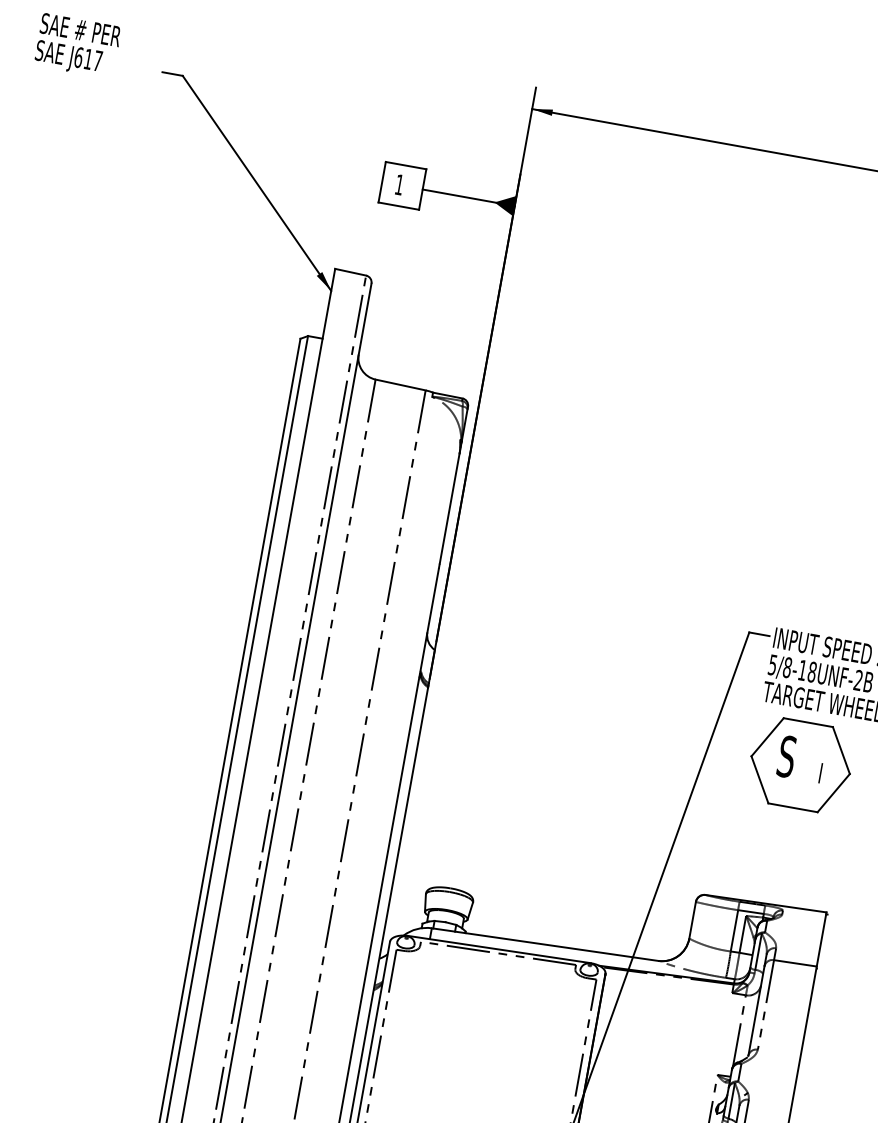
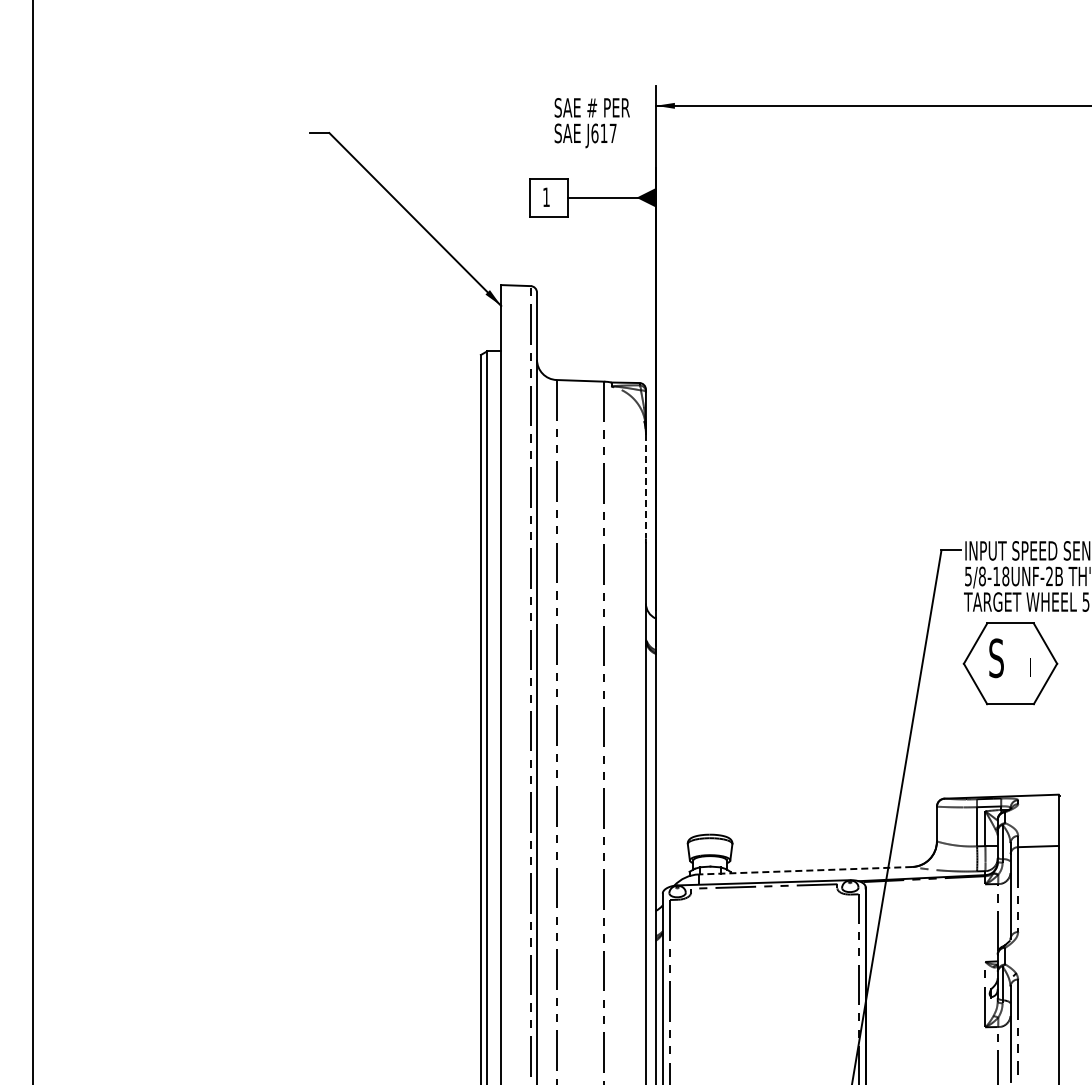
text: (77, 46) -> (591, 123), moved
line: (449, 508) -> (645, 486), solid -> dashed
line: (545, 944) -> (805, 870), solid -> dashed

